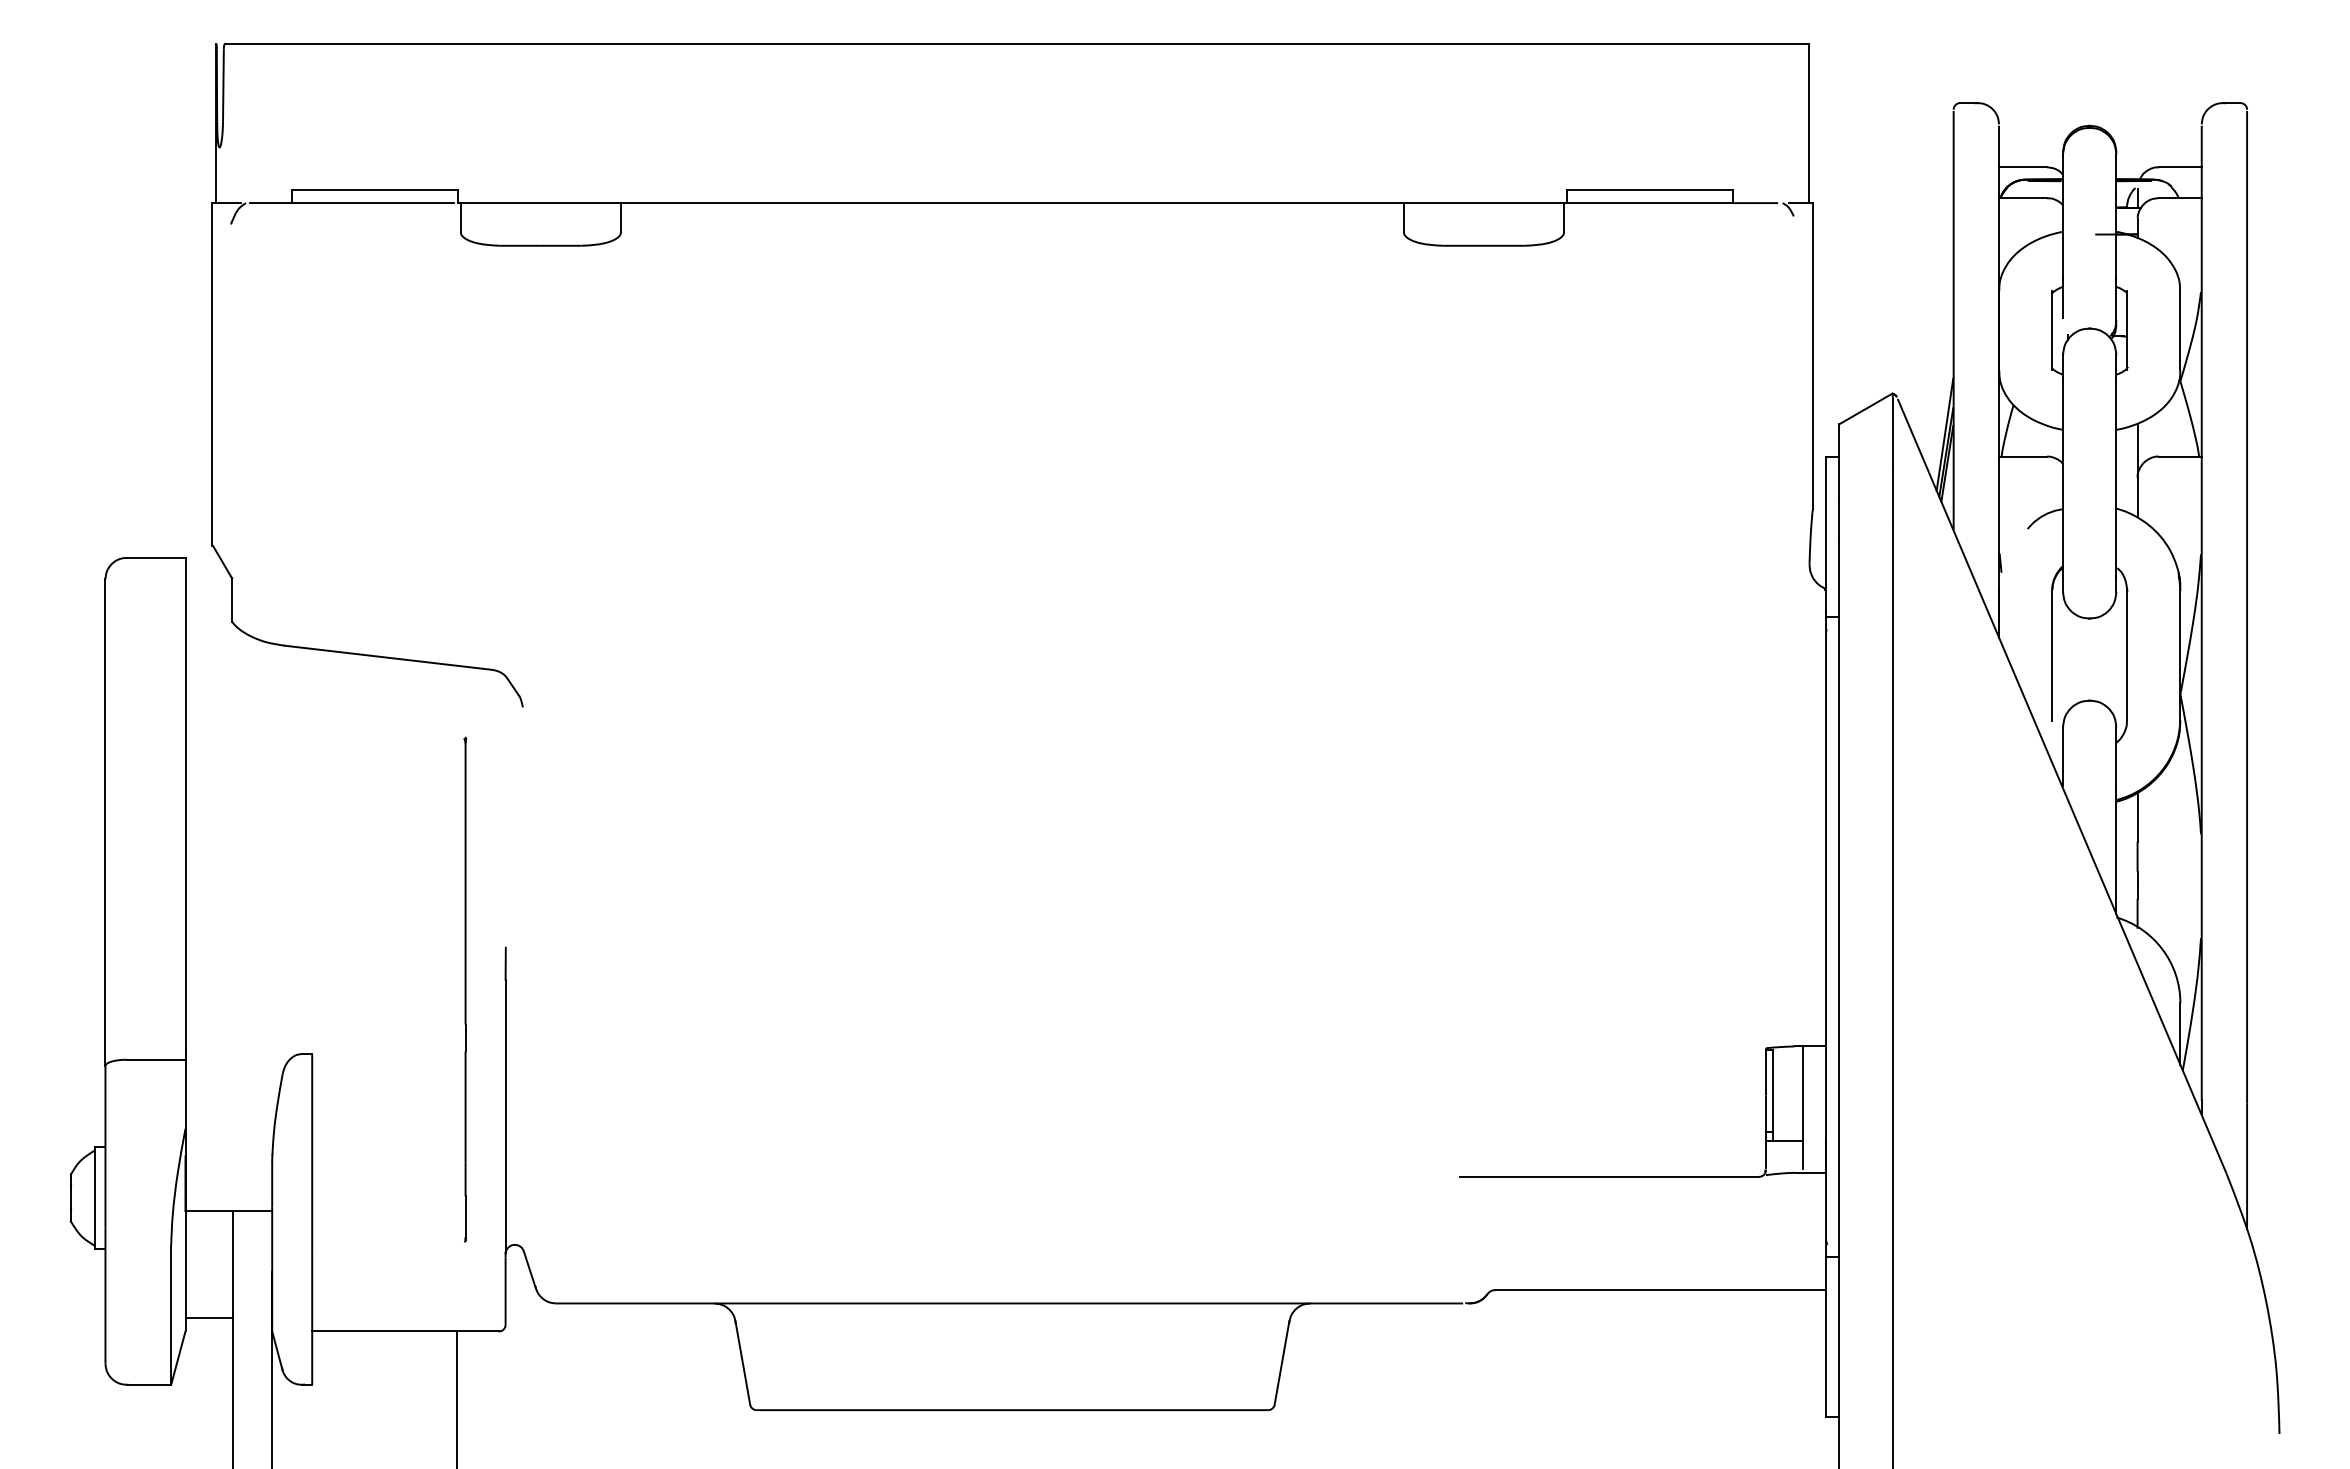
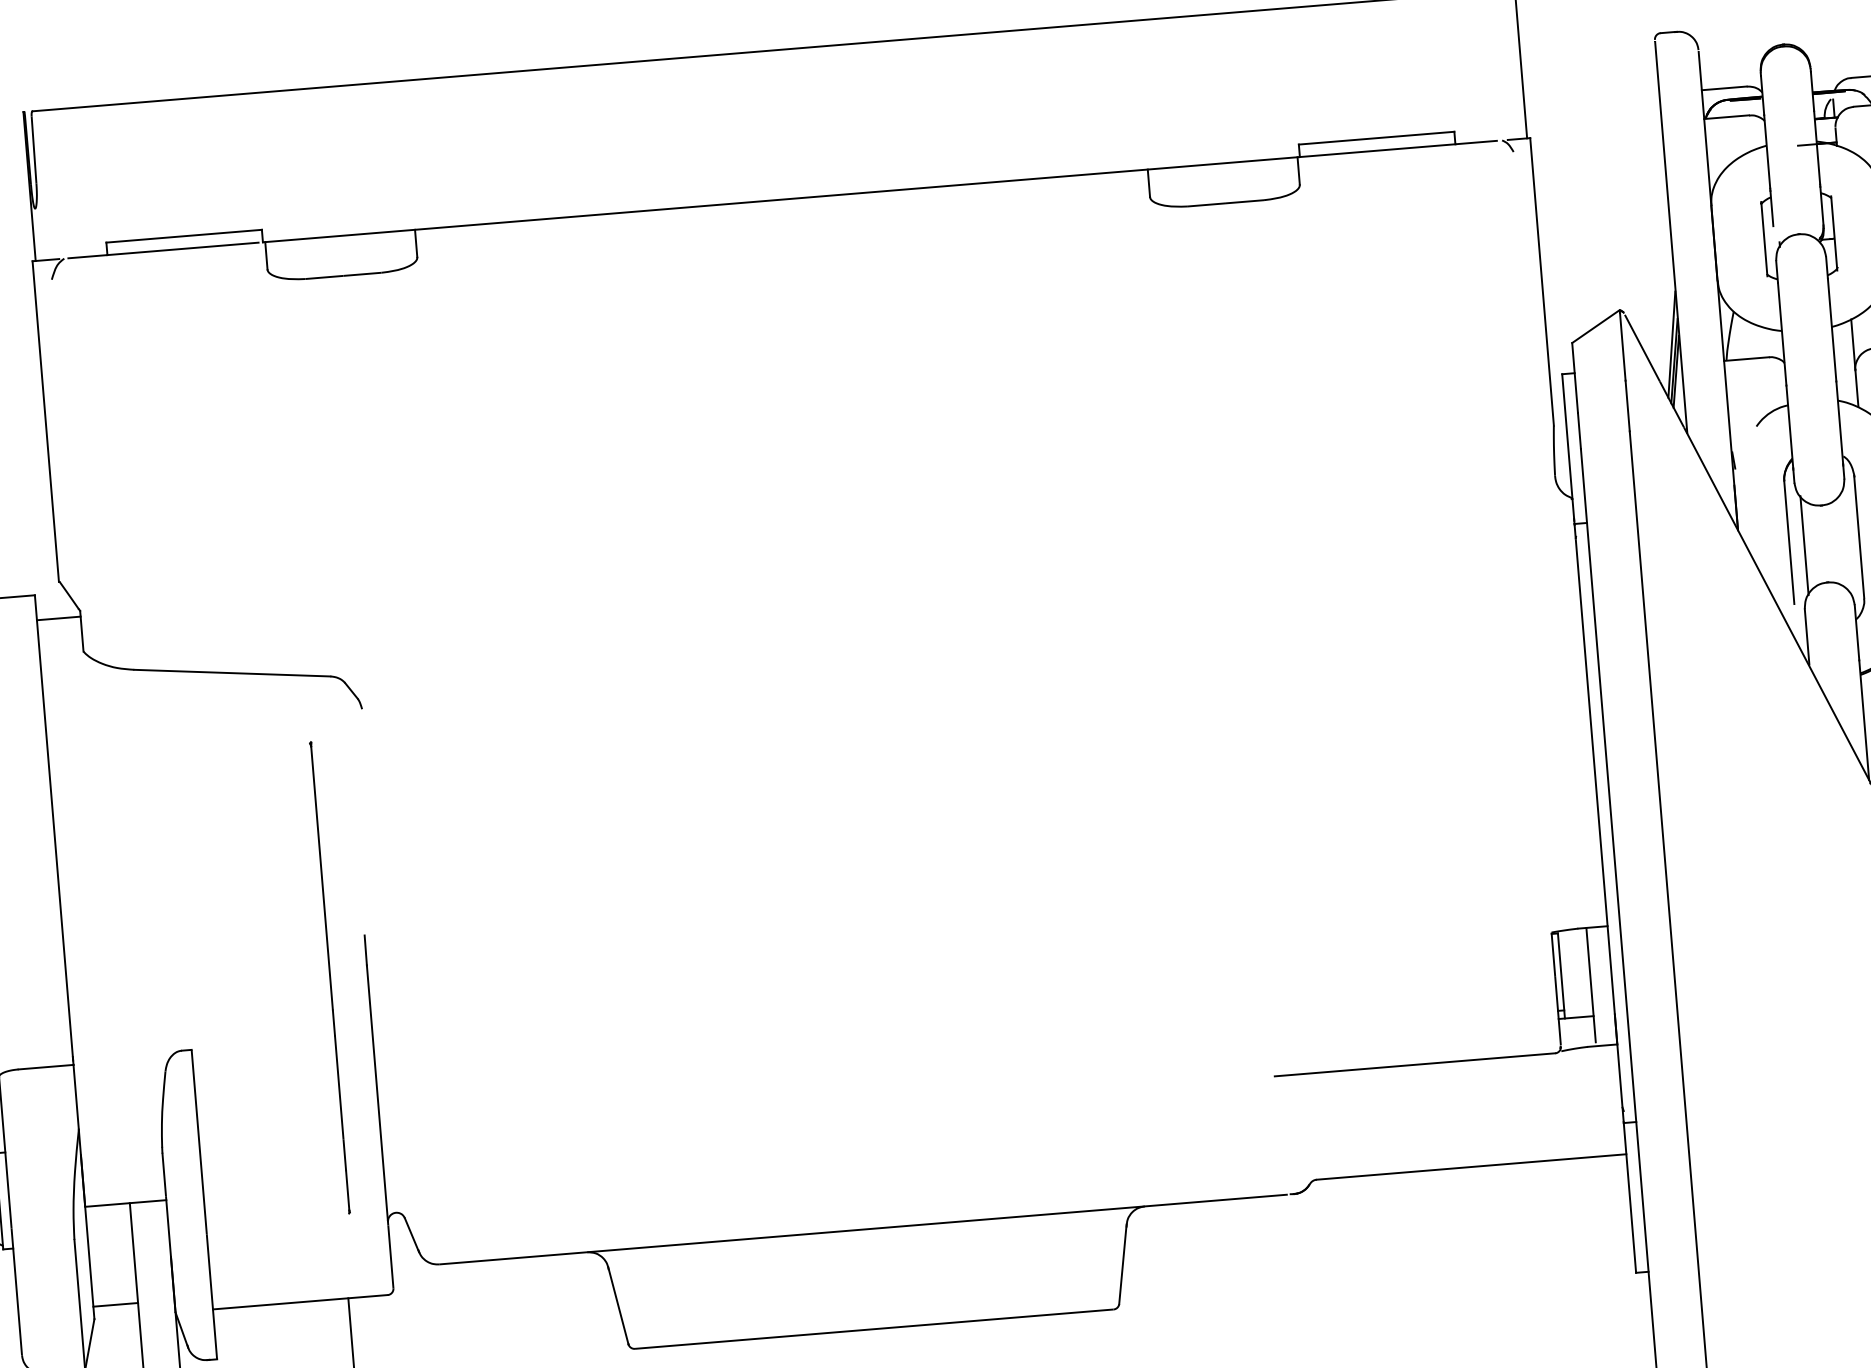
line: (208, 584) -> (58, 618), added
line: (2068, 659) -> (1804, 545), added

